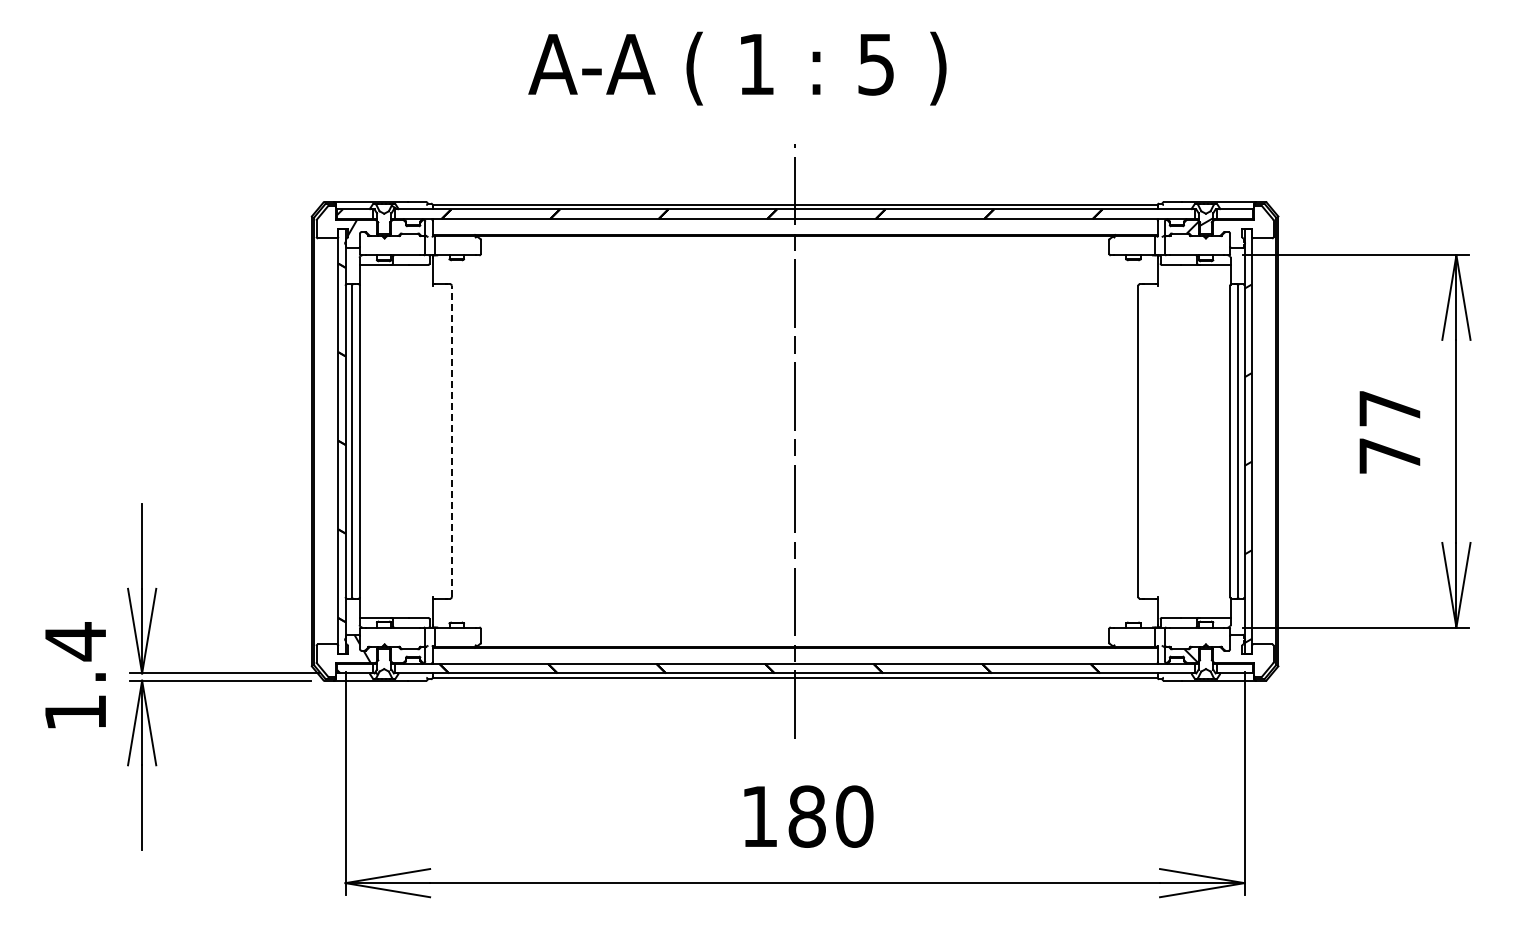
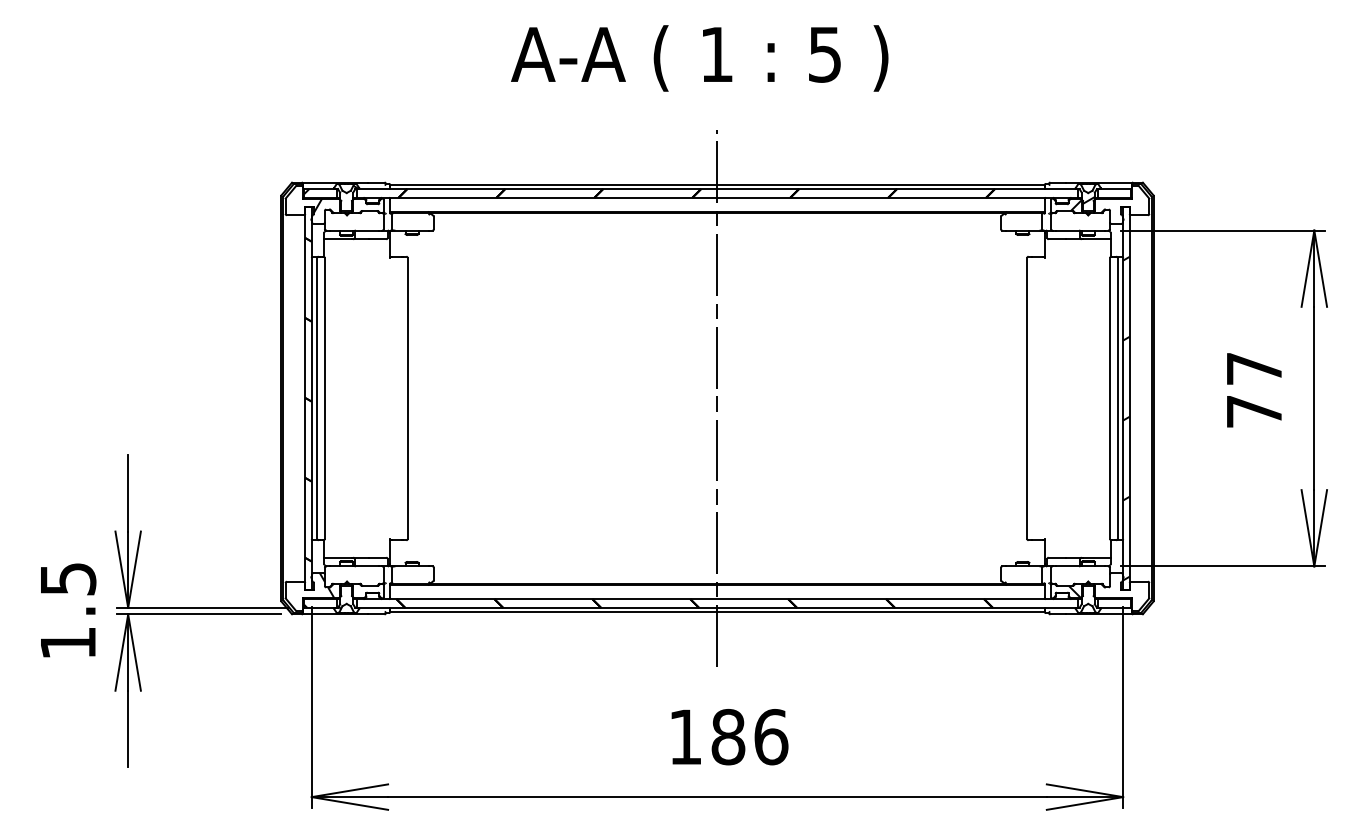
text: (737, 68) -> (699, 58), moved
line: (451, 441) -> (407, 398), dashed -> solid
text: (75, 641) -> (68, 579), 1.4 -> 1.5
text: (854, 816) -> (771, 736), 180 -> 186

